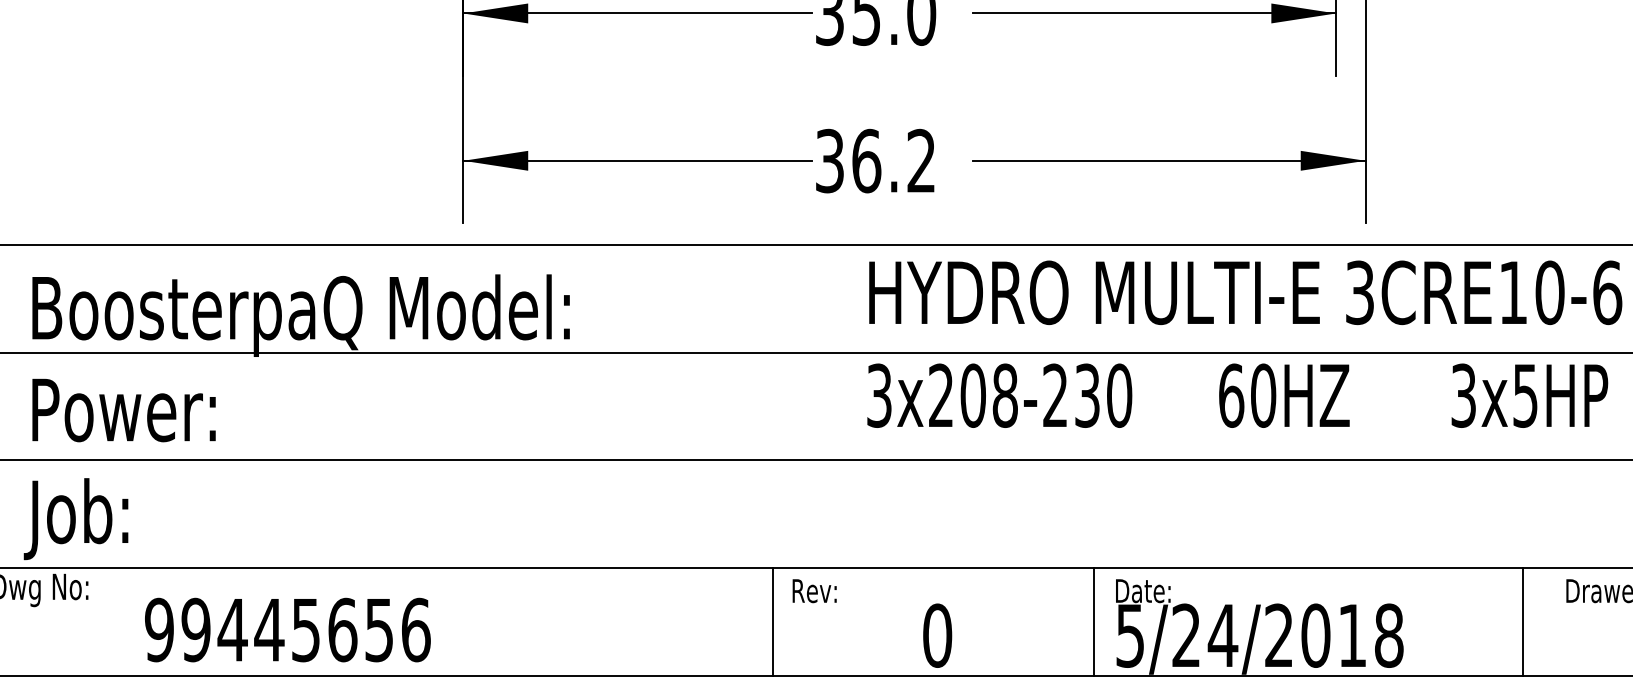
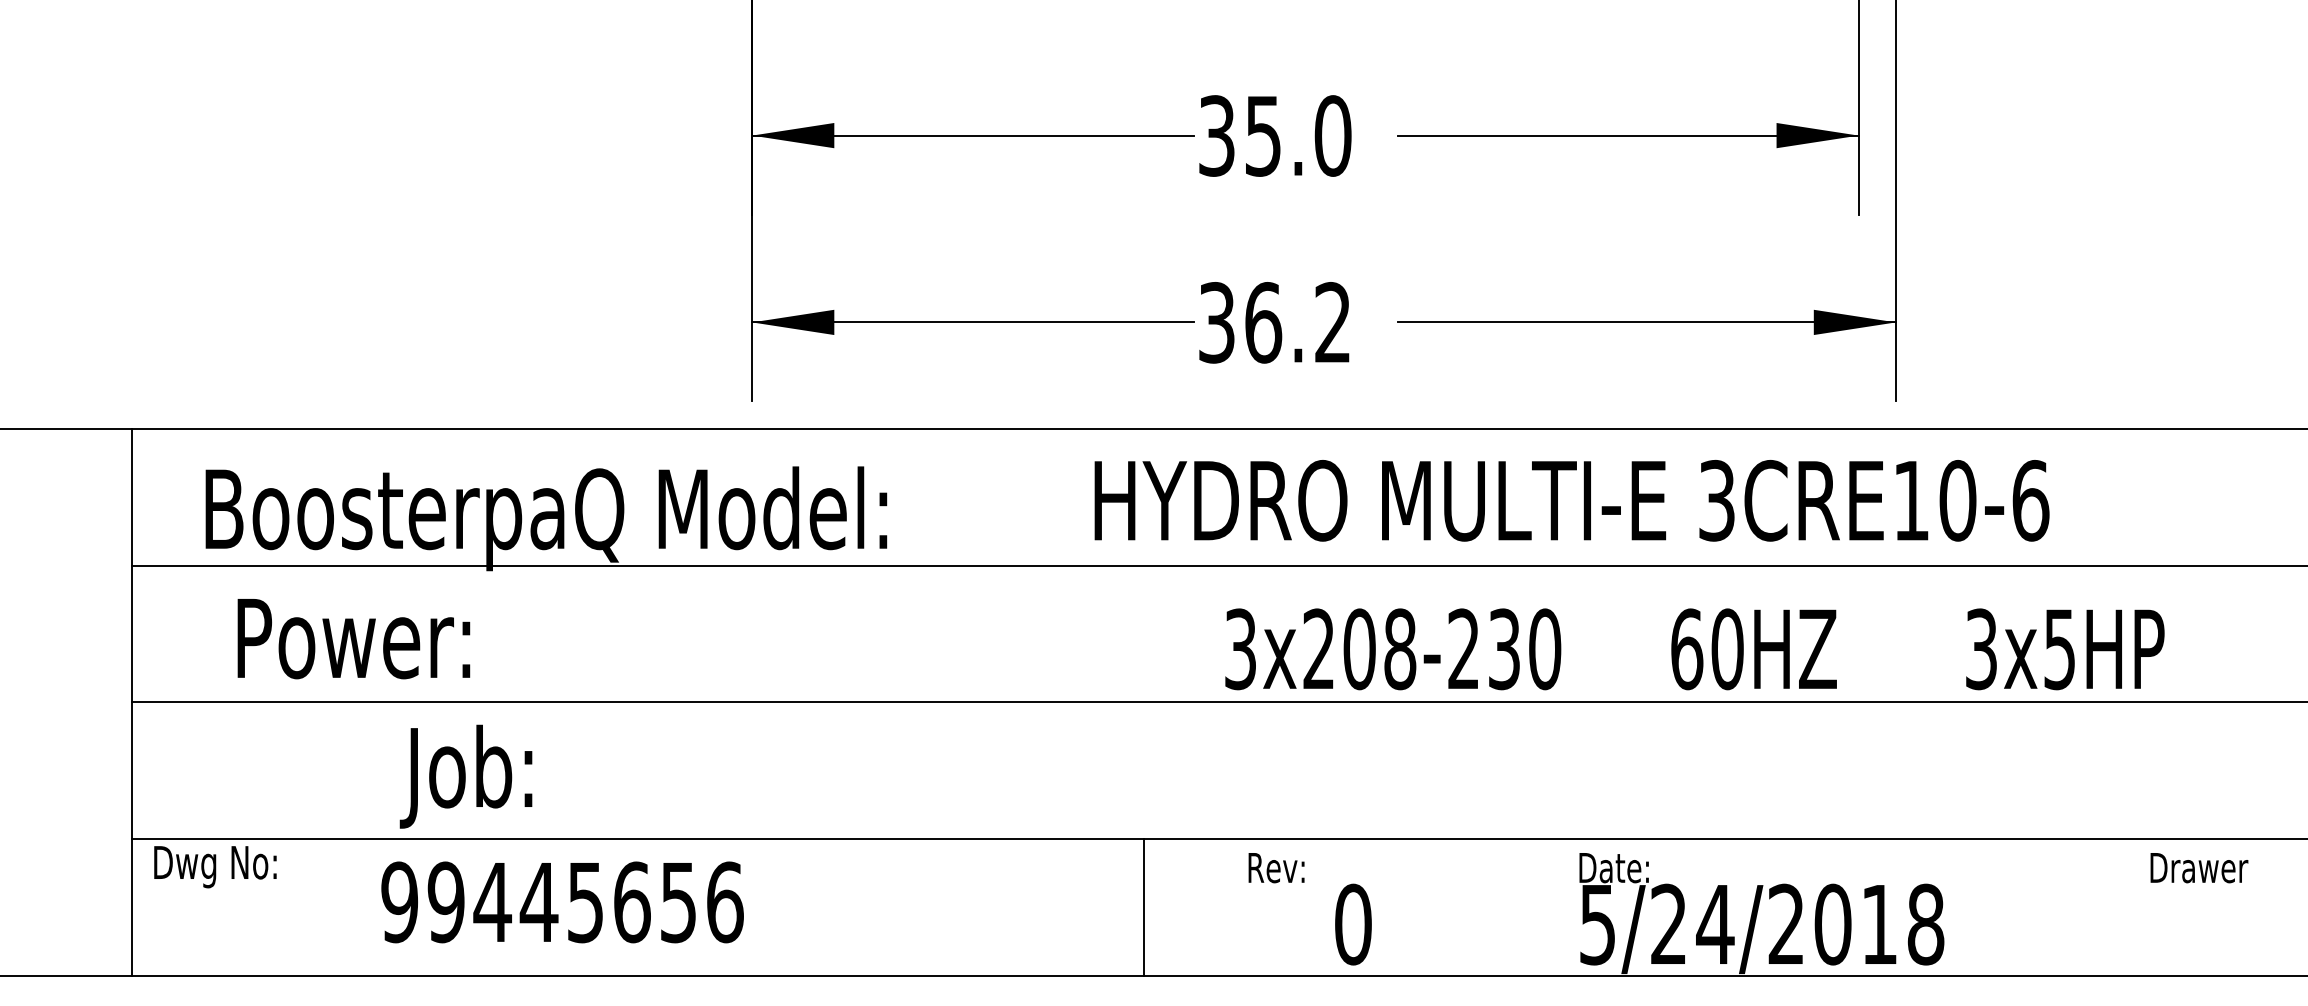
text: (1245, 292) -> (1571, 500), moved
text: (1237, 395) -> (1694, 649), moved
text: (123, 410) -> (353, 639), moved
text: (75, 518) -> (465, 776), moved
text: (814, 591) -> (1276, 868), moved
line: (1093, 622) -> (1551, 907), removed
line: (1522, 622) -> (2095, 907), removed
text: (287, 630) -> (562, 902), moved

